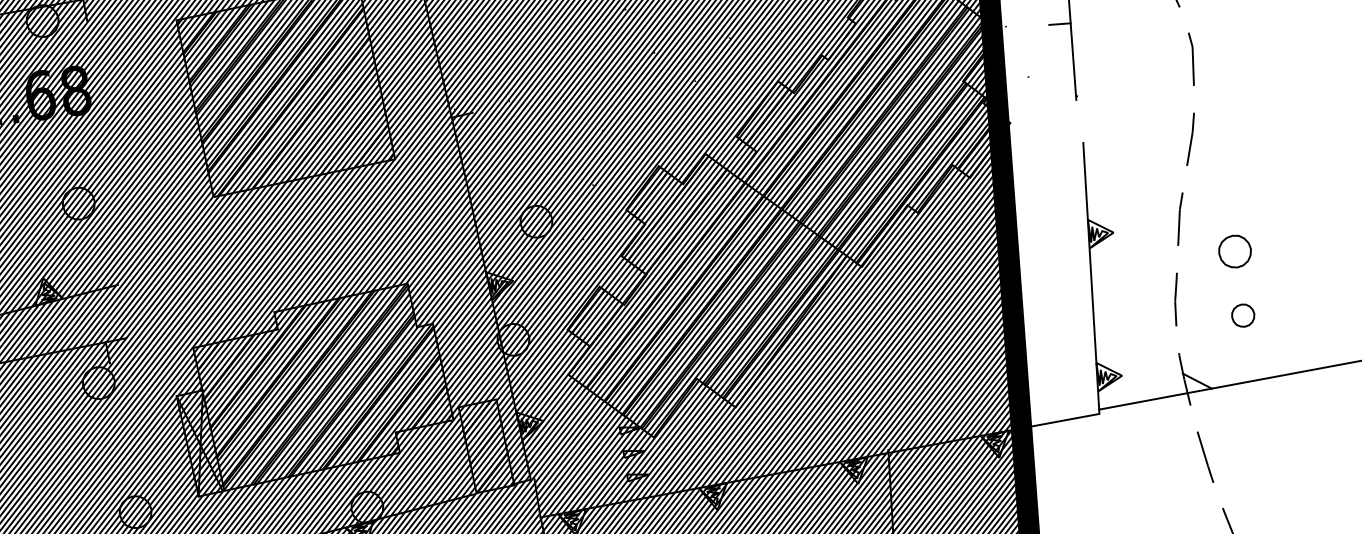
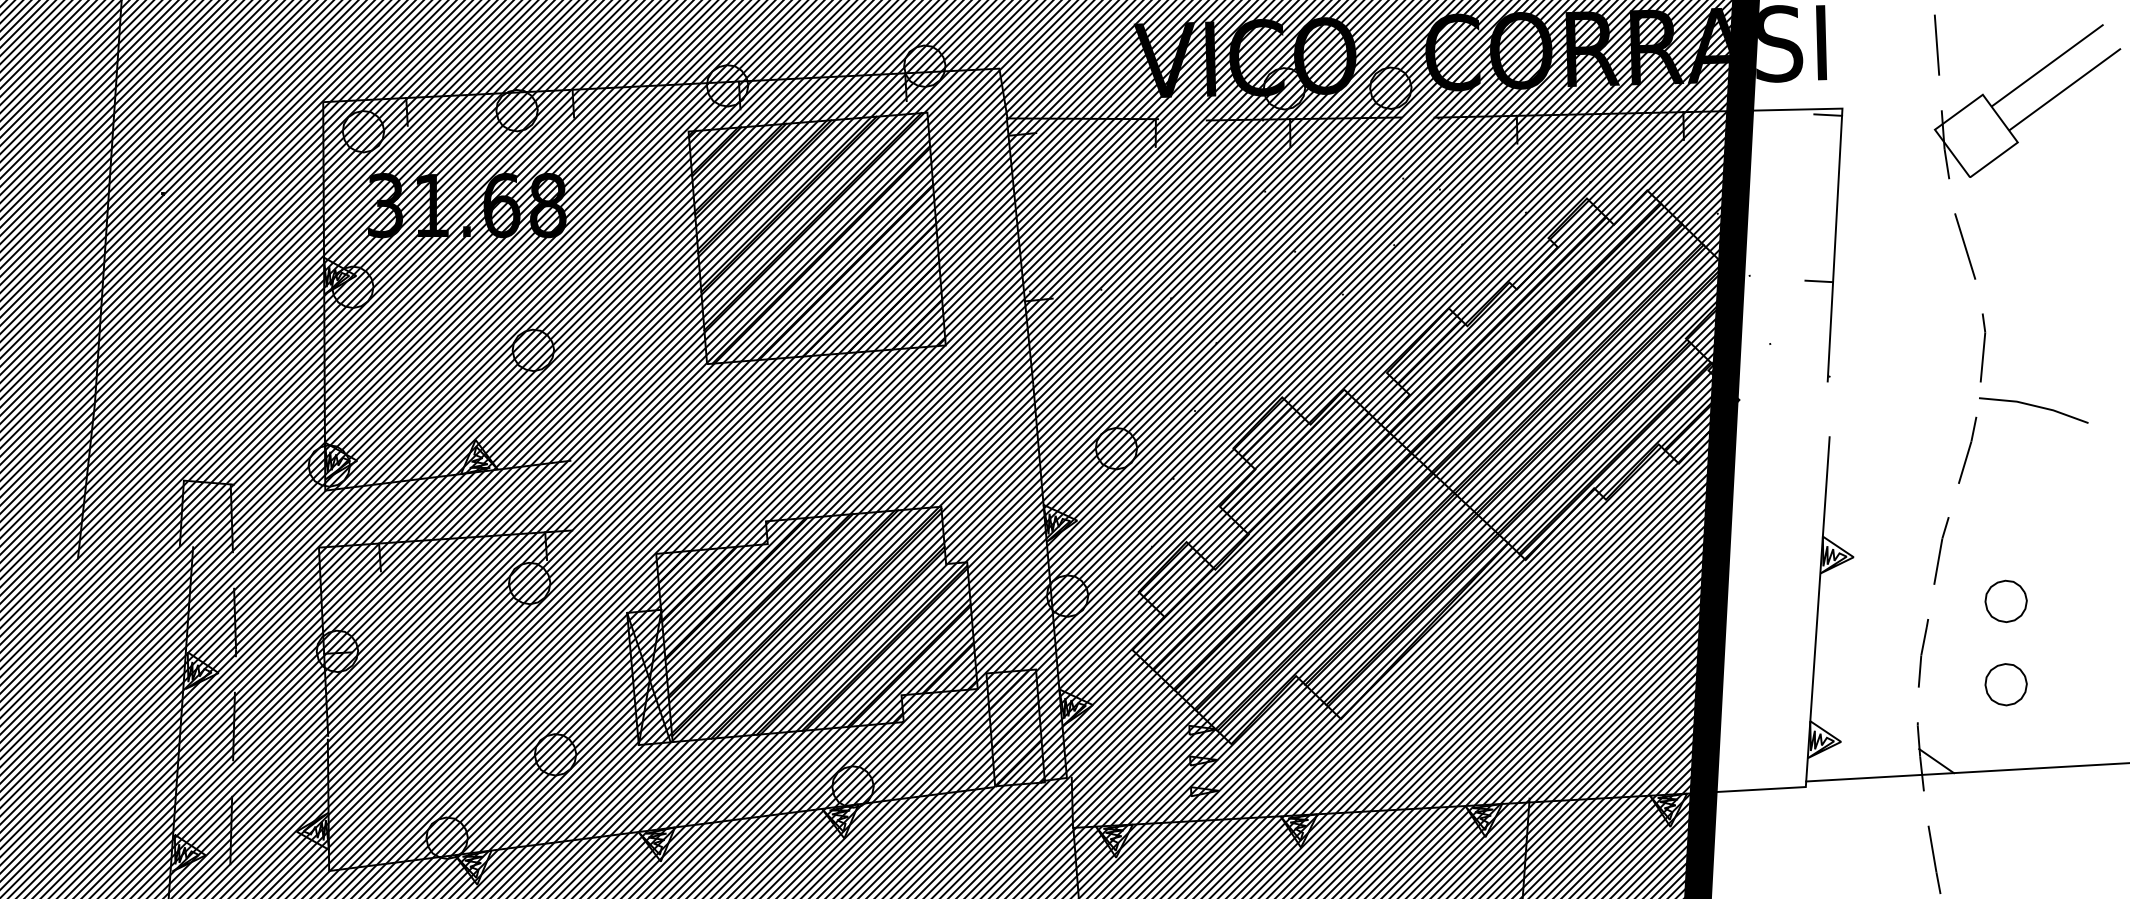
line: (1236, 99) -> (2033, 406), added
part: (1242, 315) -> (2005, 684), size x1.43

